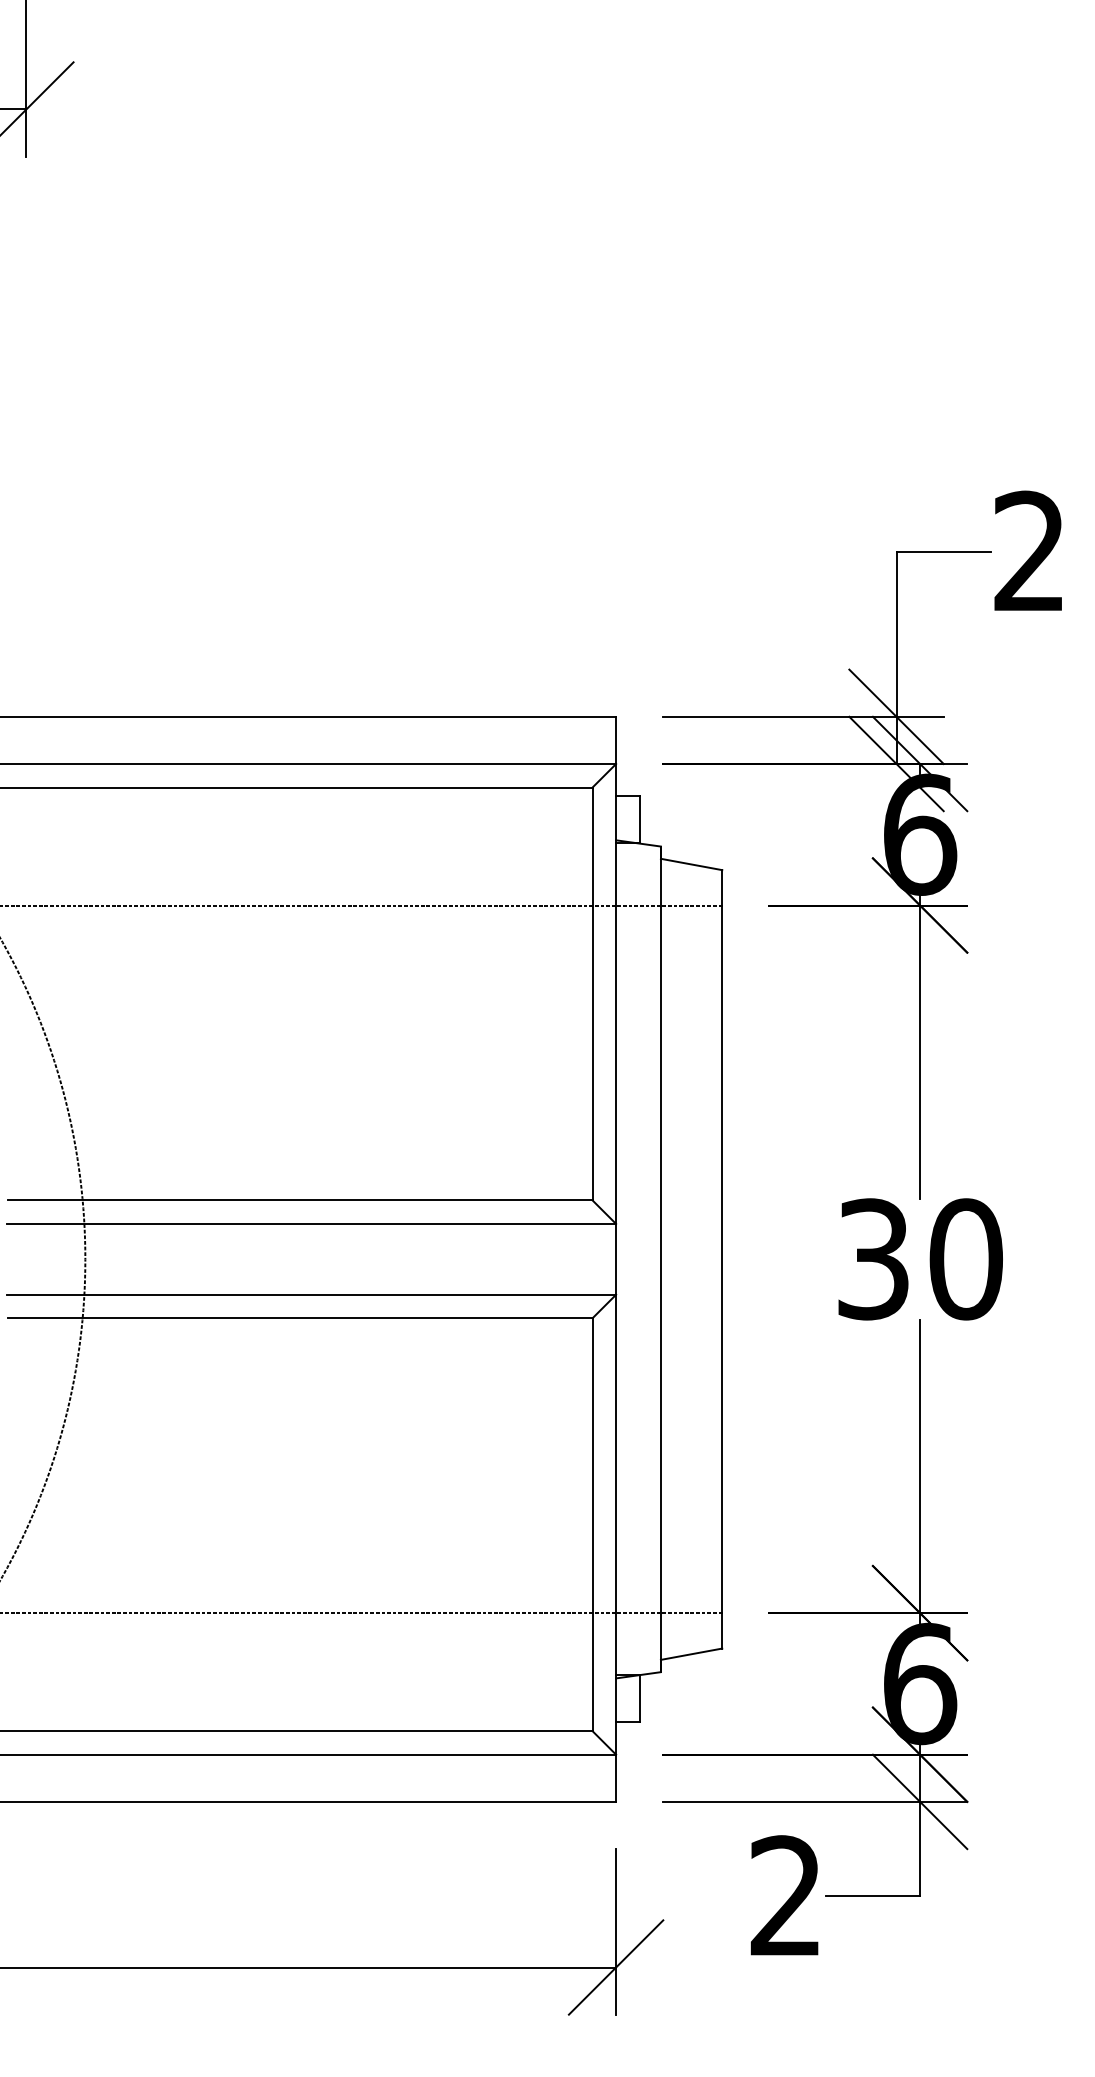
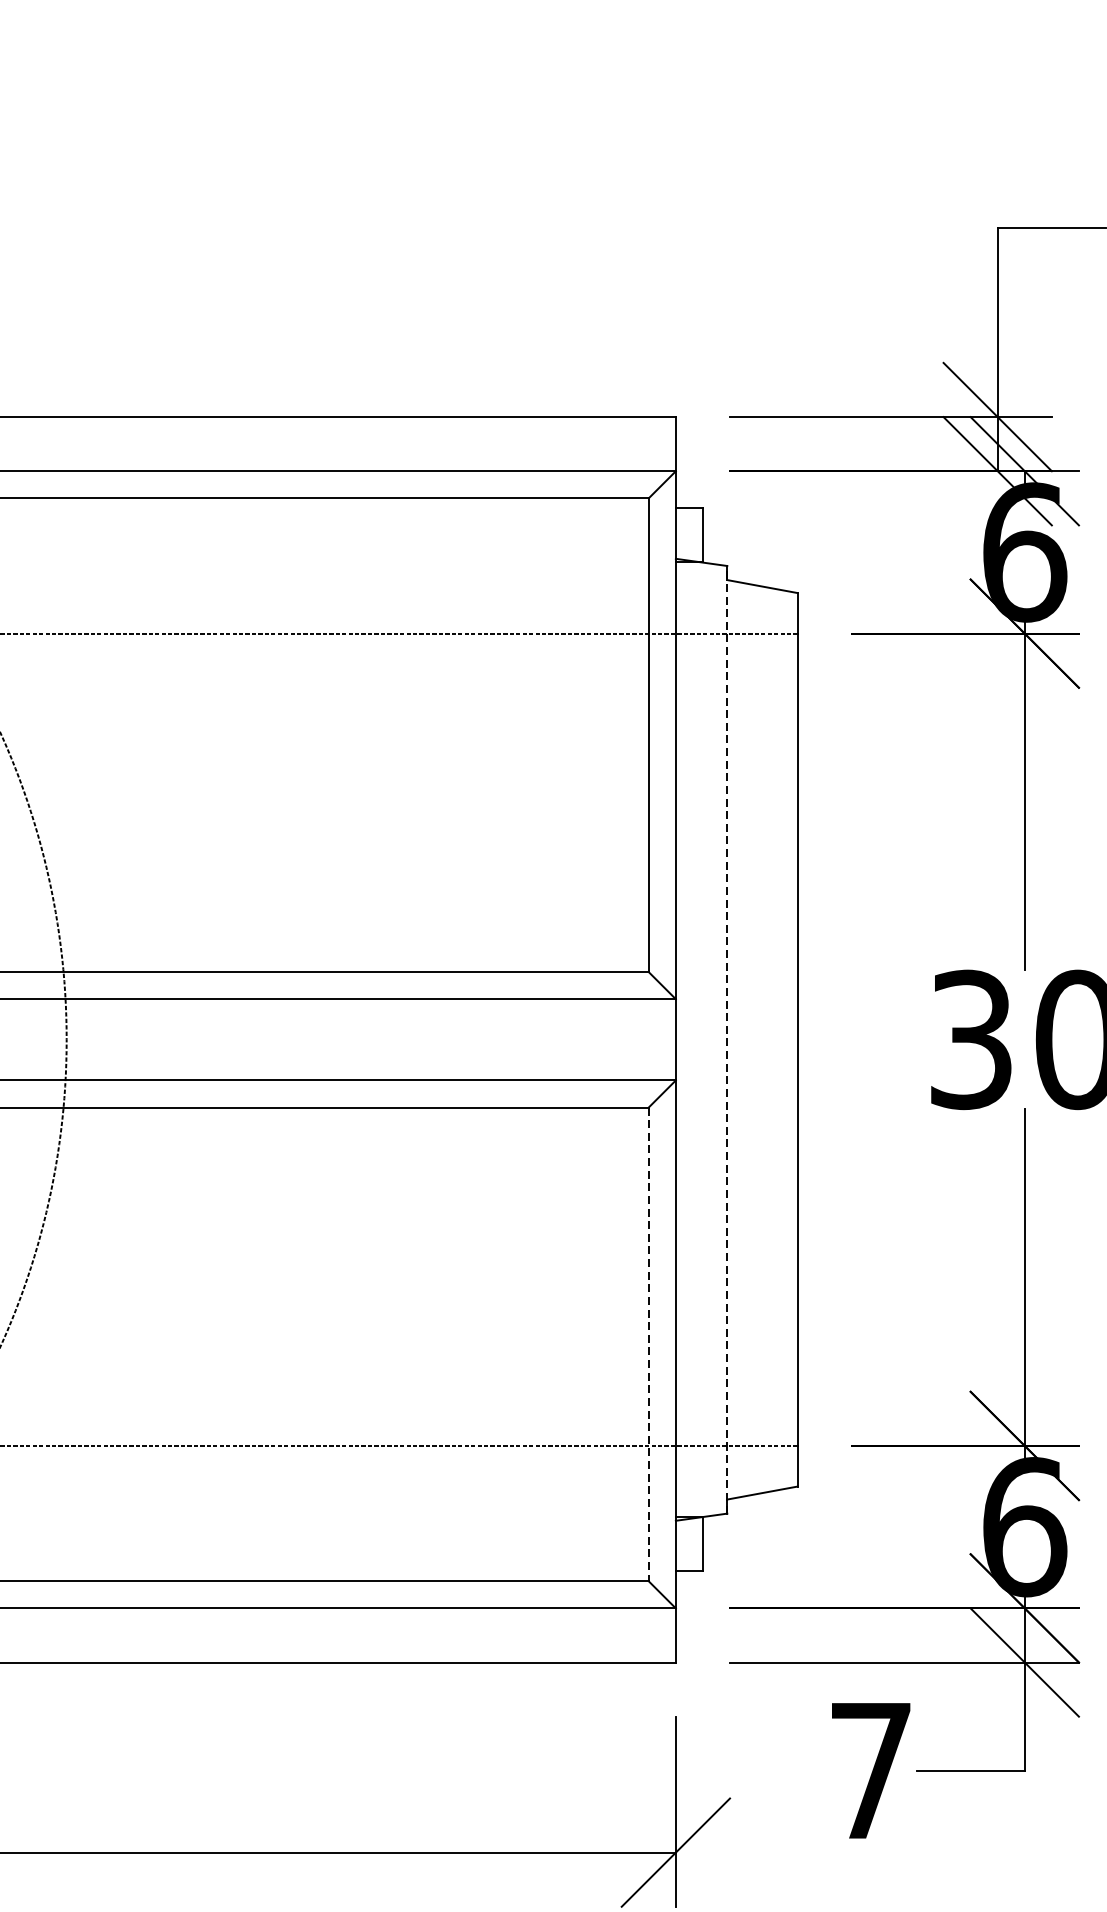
line: (660, 1259) -> (726, 1039), solid -> dashed
line: (592, 1525) -> (648, 1345), solid -> dashed
text: (785, 1895) -> (870, 1769), 2 -> 7

